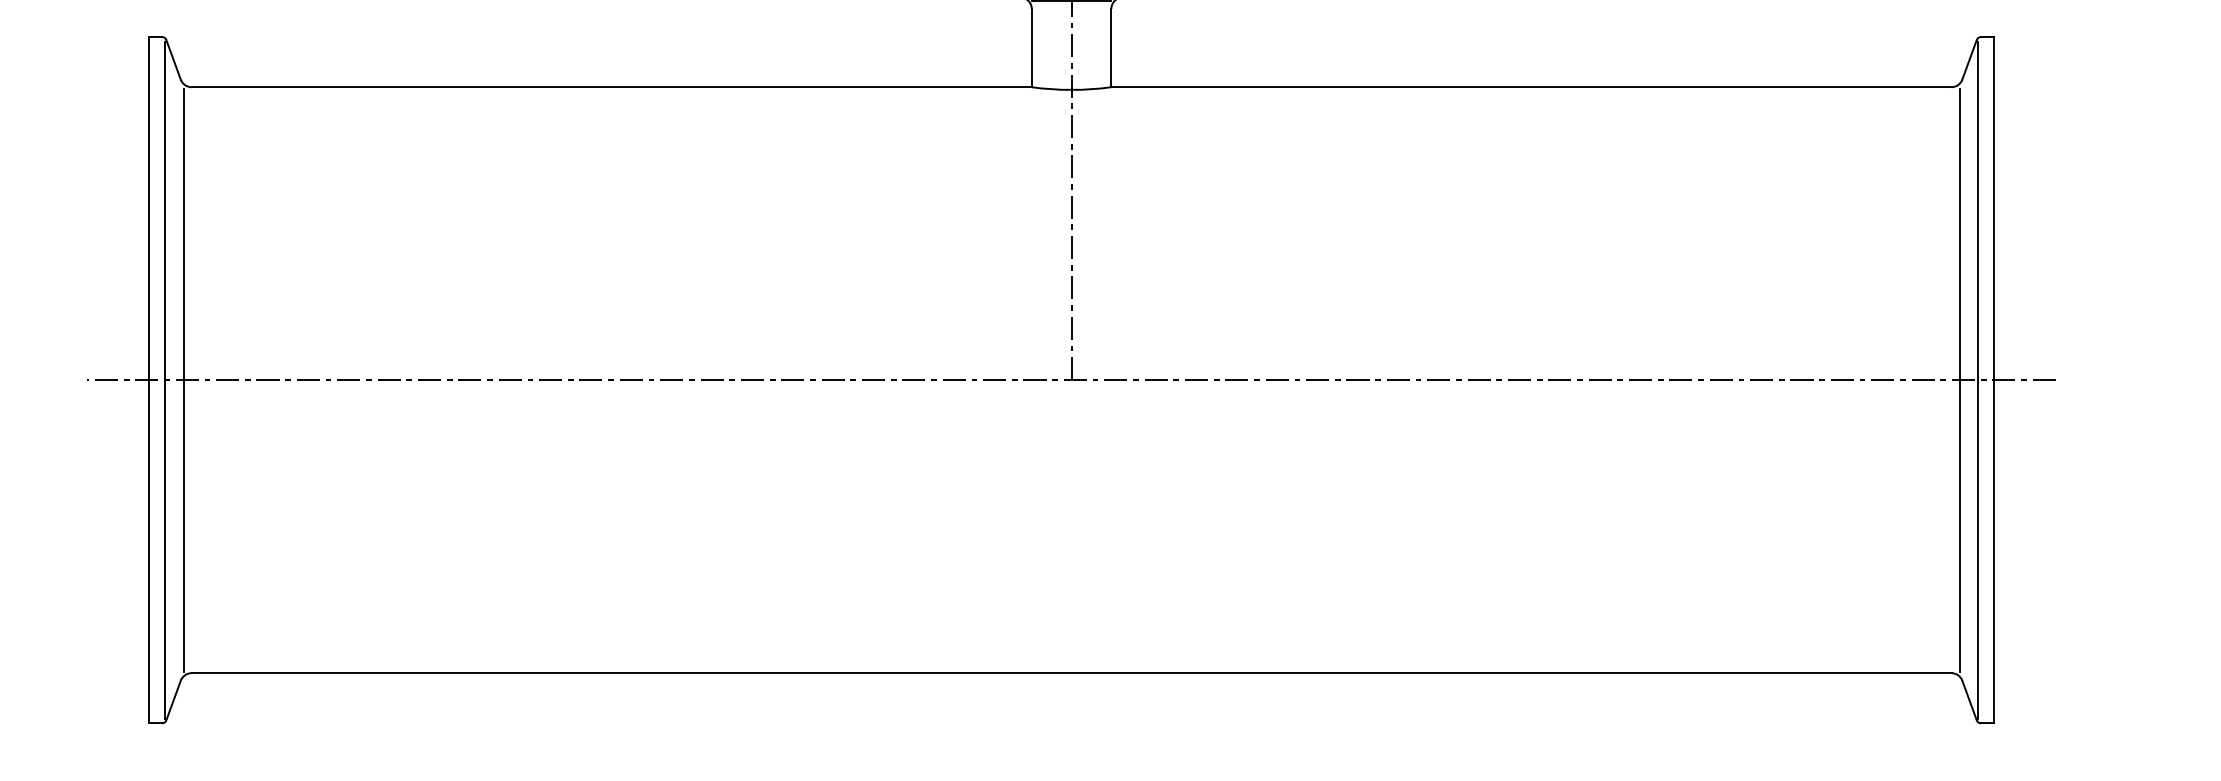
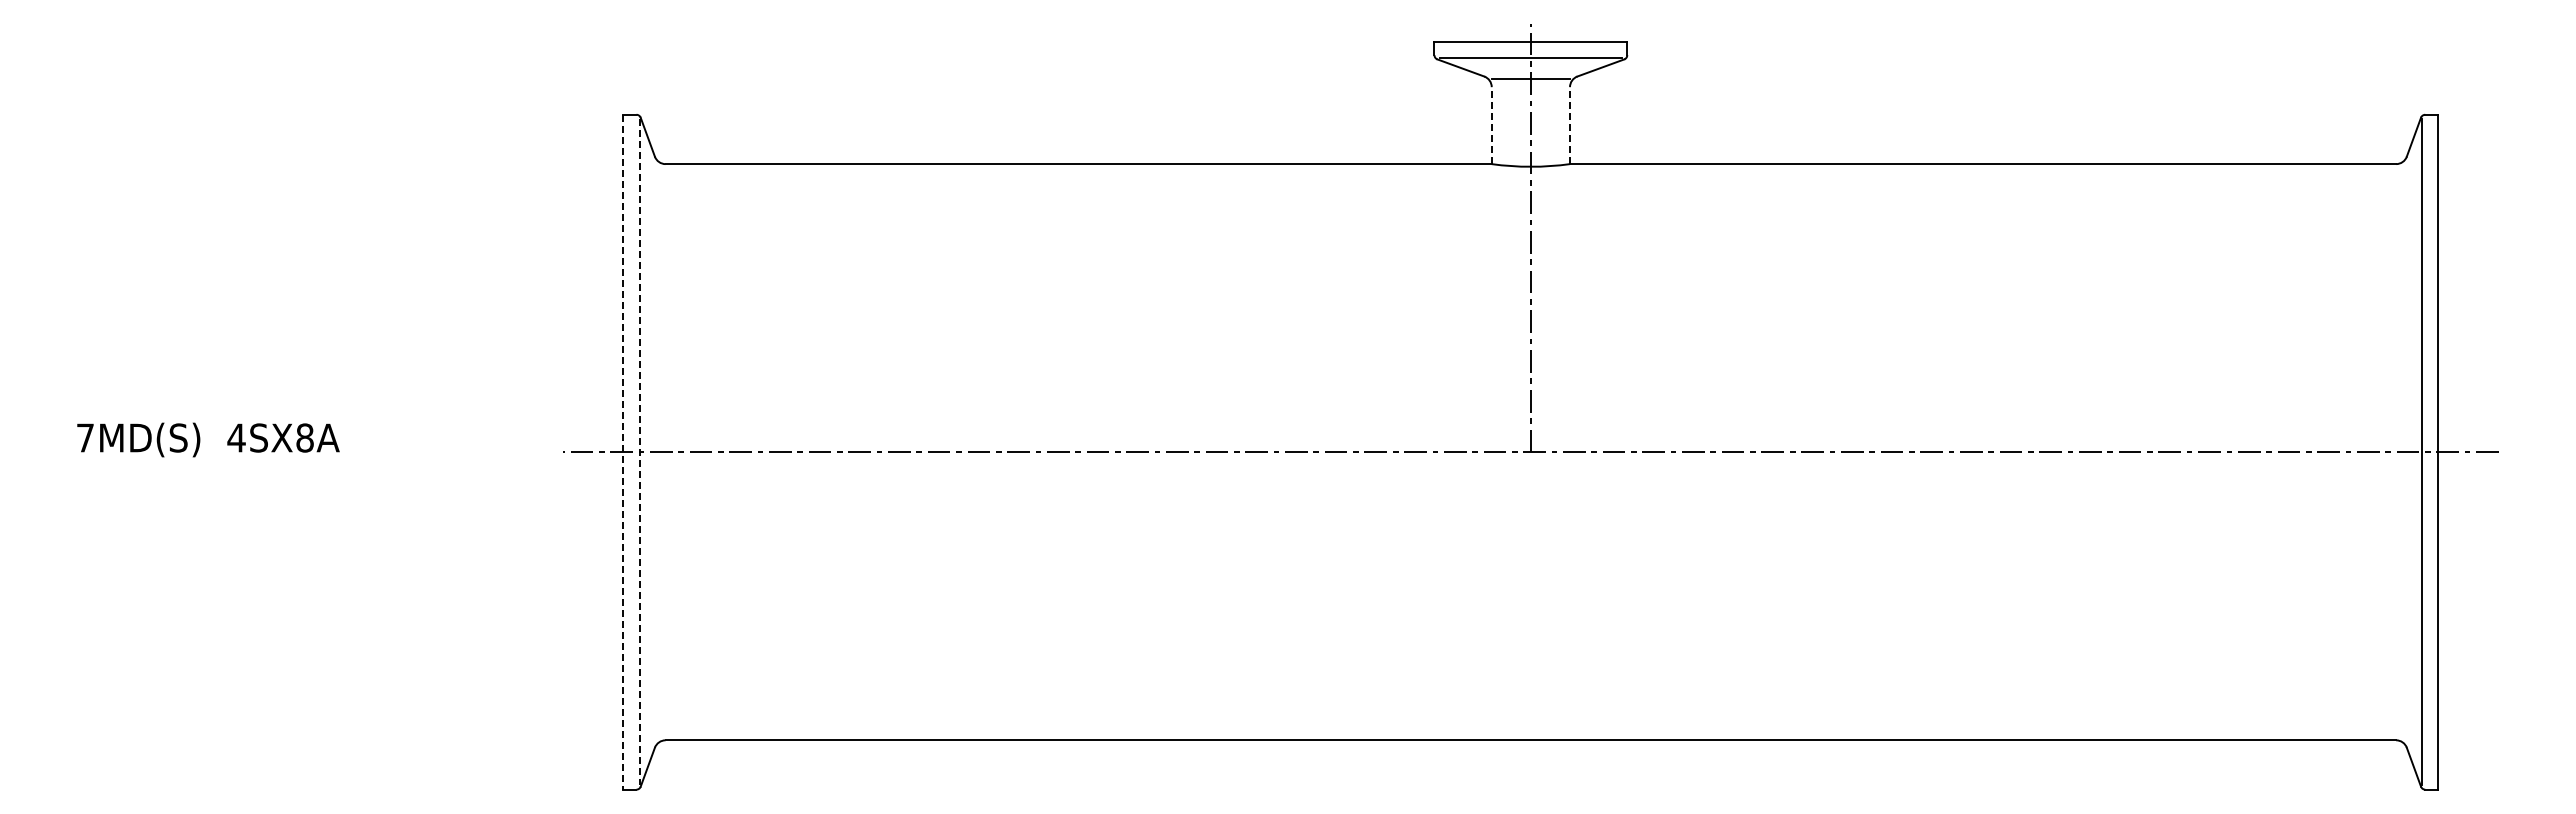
line: (1031, 47) -> (1491, 125), solid -> dashed
line: (1111, 47) -> (1570, 125), solid -> dashed
line: (183, 379) -> (657, 451), removed
line: (1959, 379) -> (2404, 451), removed
line: (148, 380) -> (623, 452), solid -> dashed
line: (165, 380) -> (639, 452), solid -> dashed

